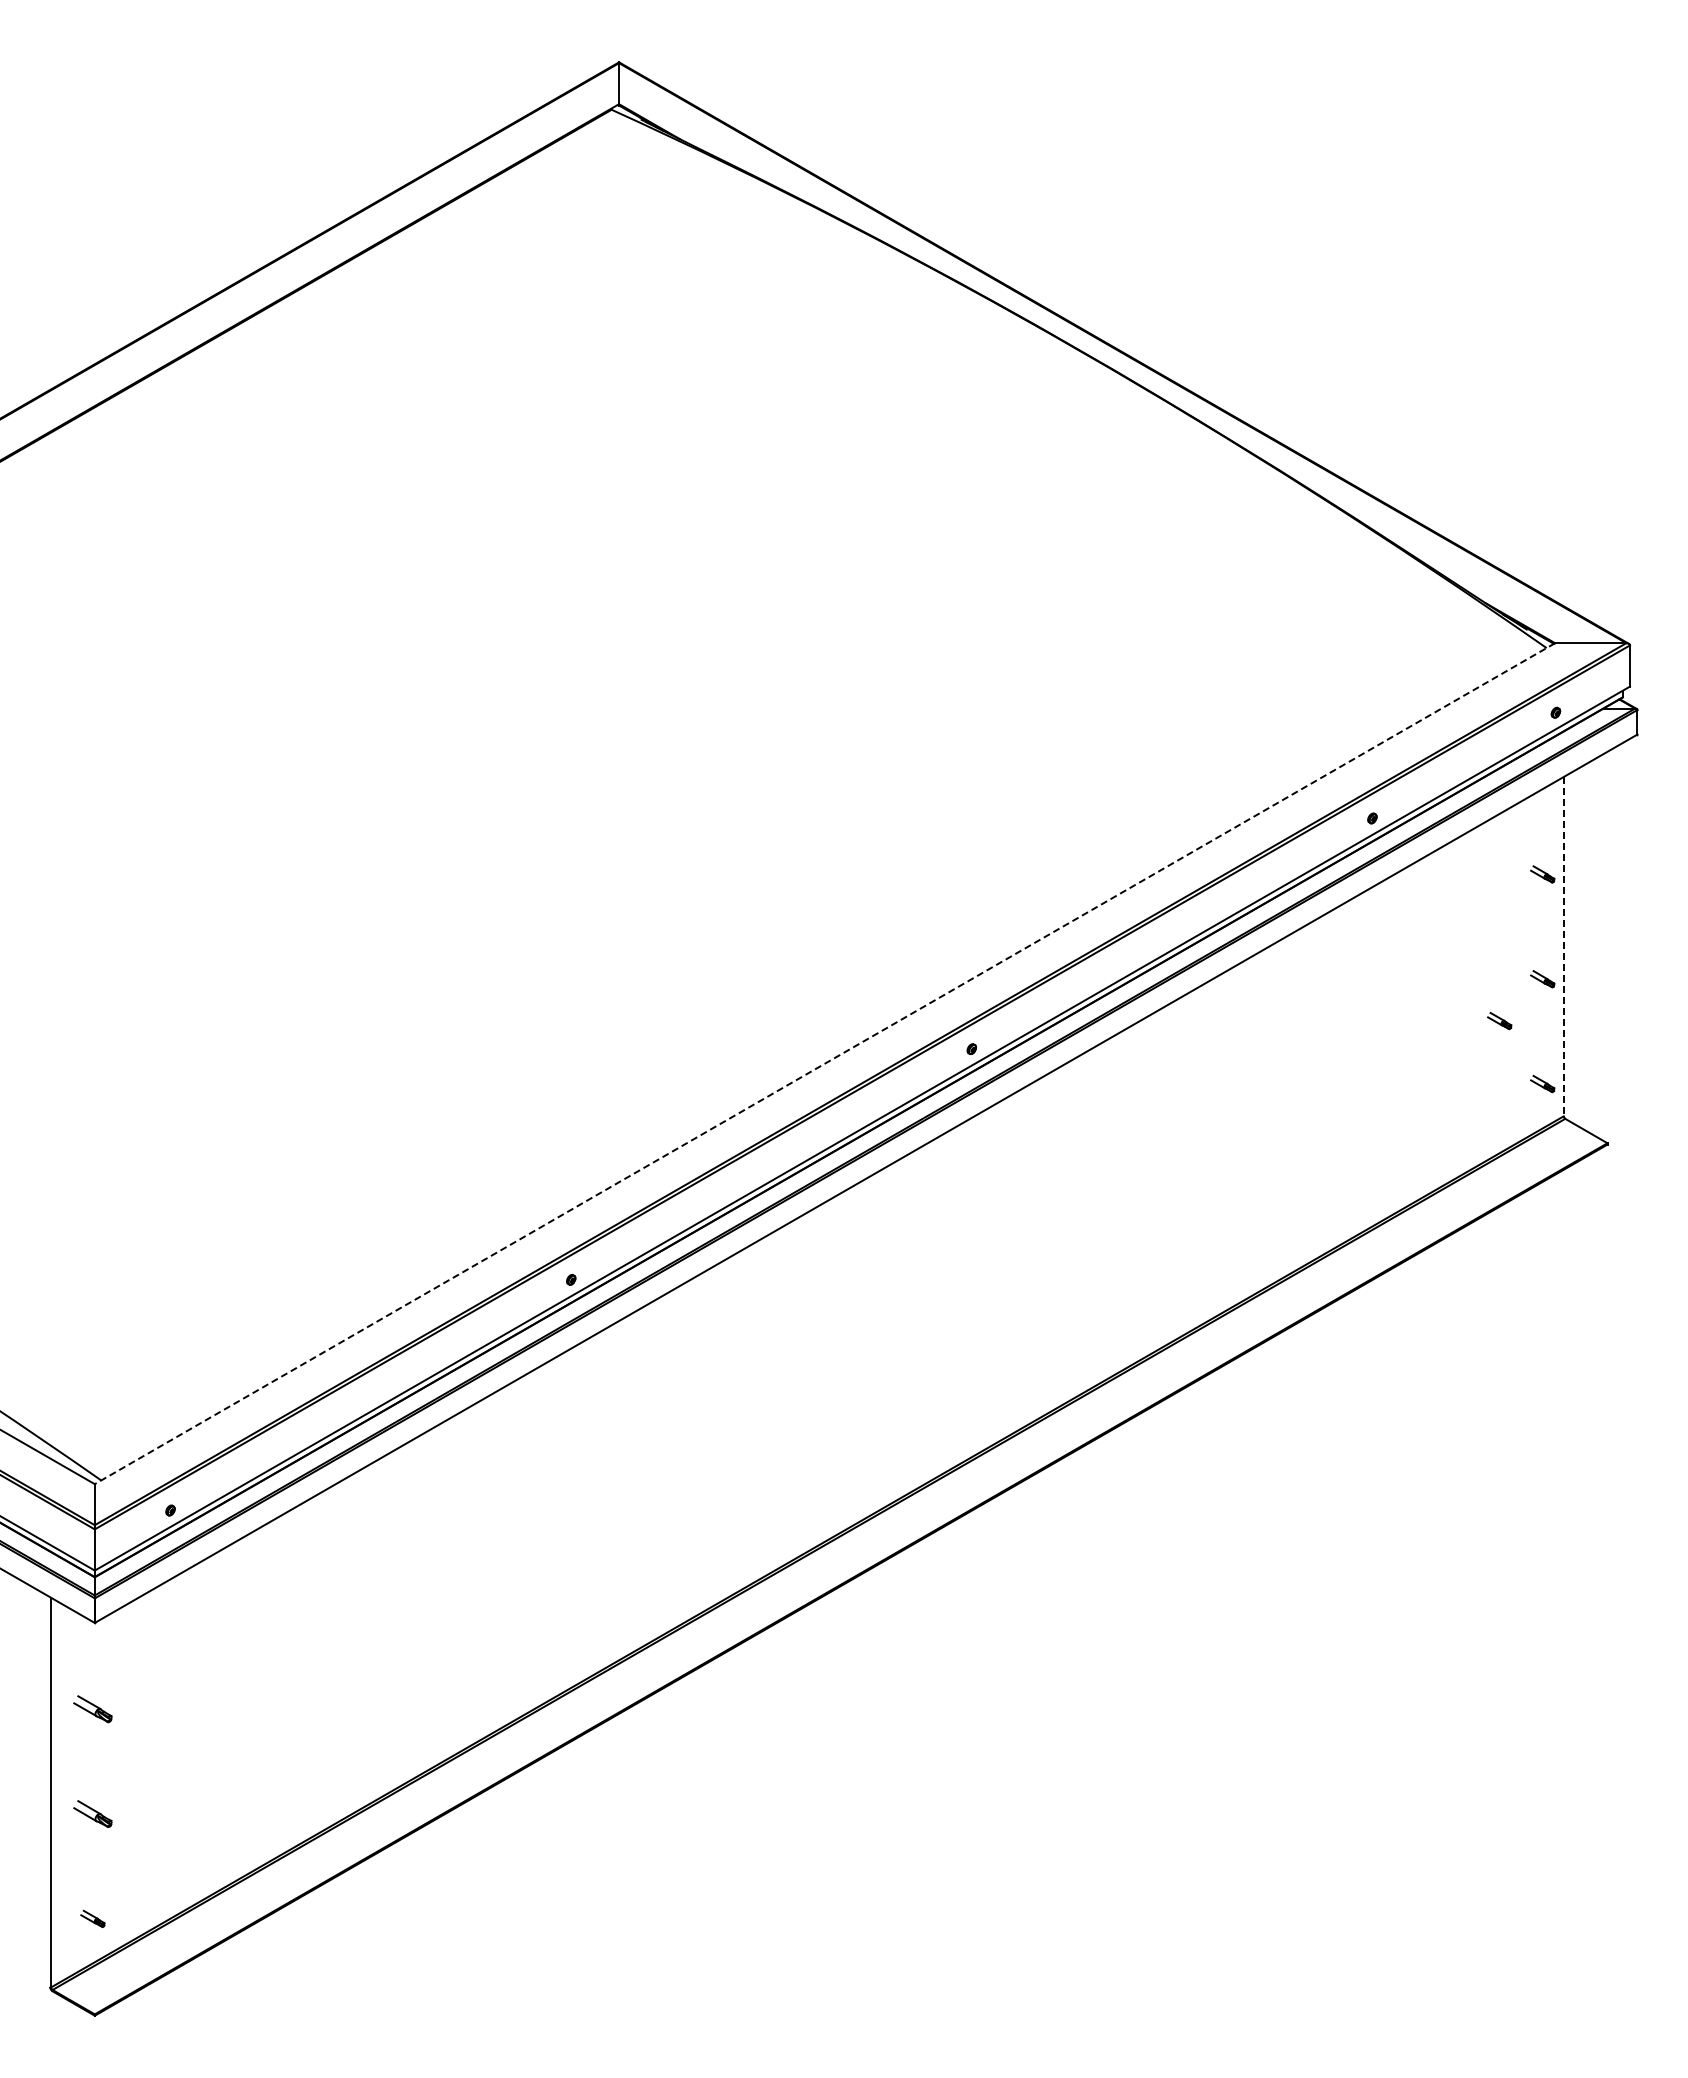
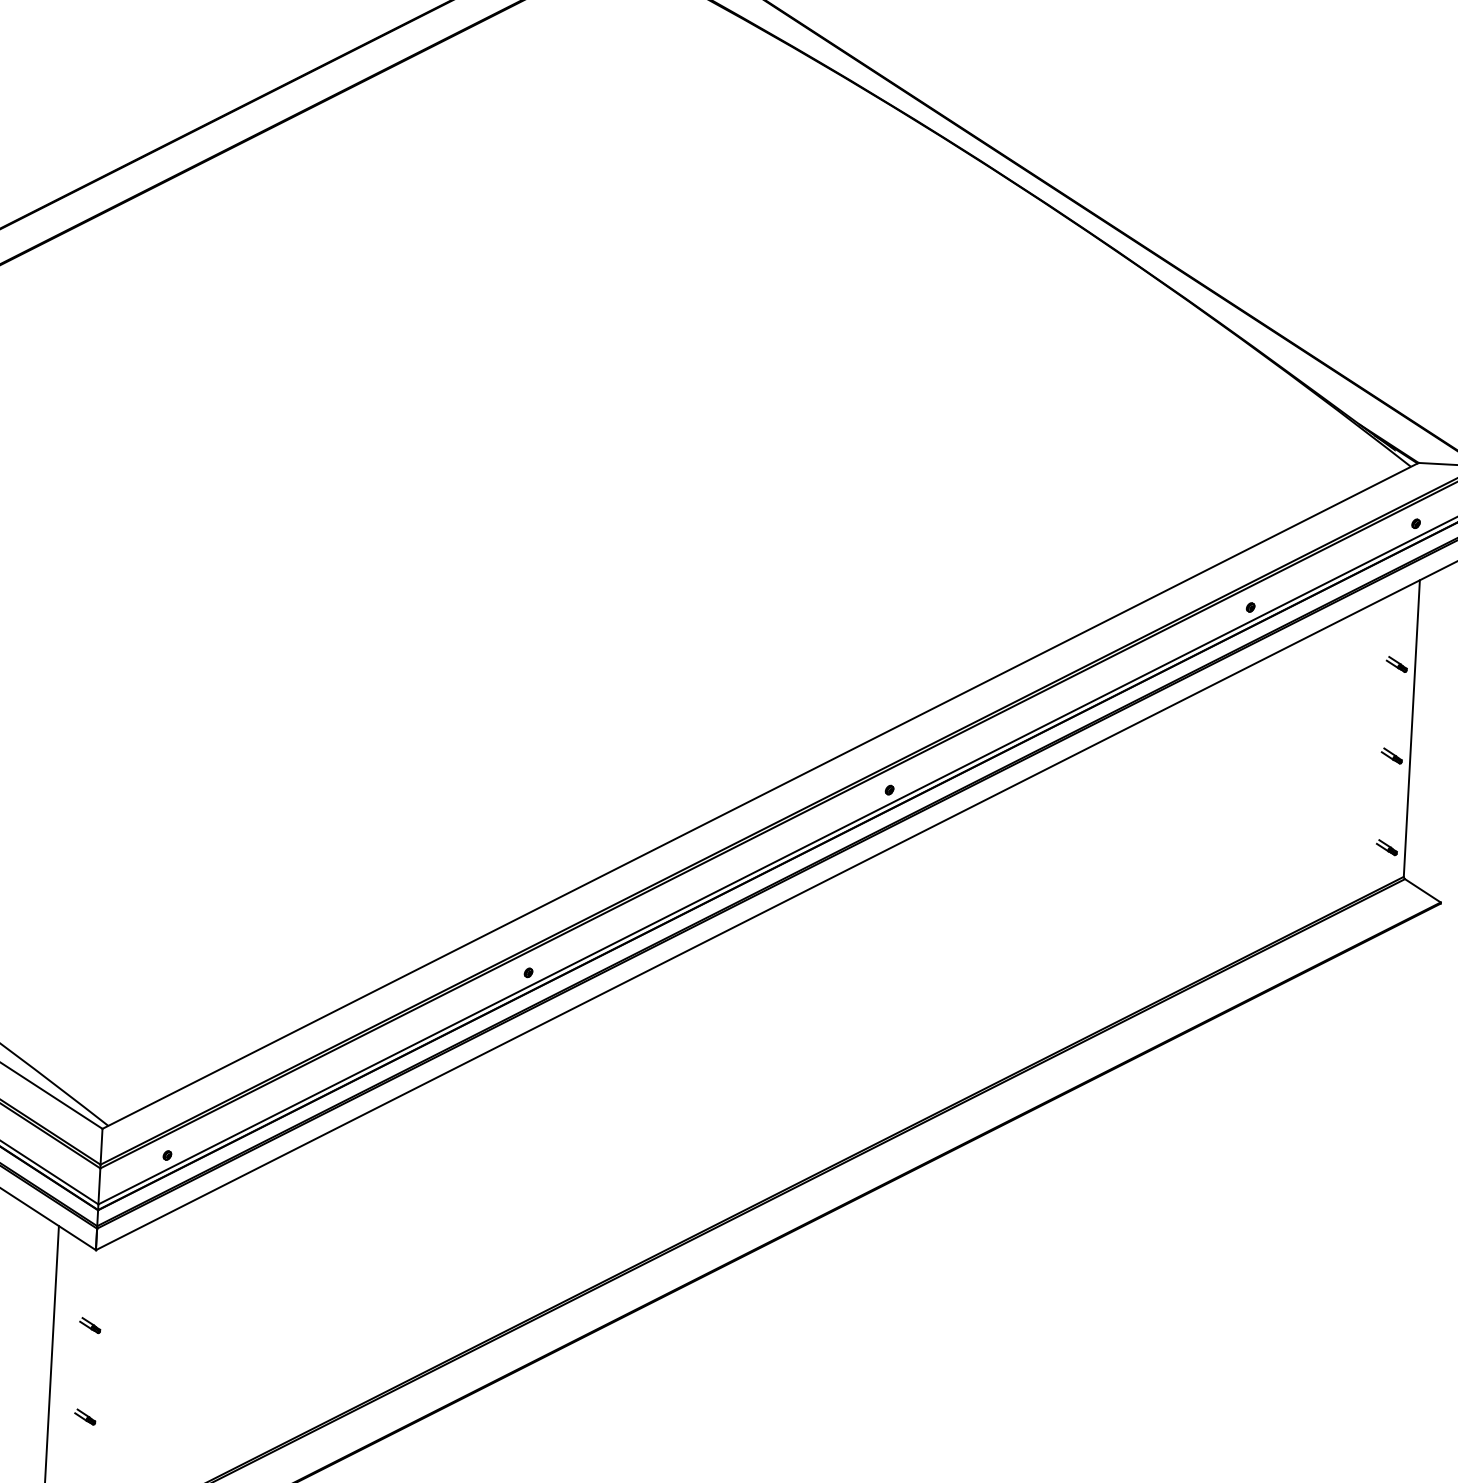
line: (1563, 946) -> (1411, 728), dashed -> solid
part: (1499, 1020) -> (1352, 790), removed
line: (824, 1063) -> (760, 795), dashed -> solid
part: (92, 1709) -> (89, 1325), size x0.62
part: (92, 1813) -> (84, 1416), size x0.62

